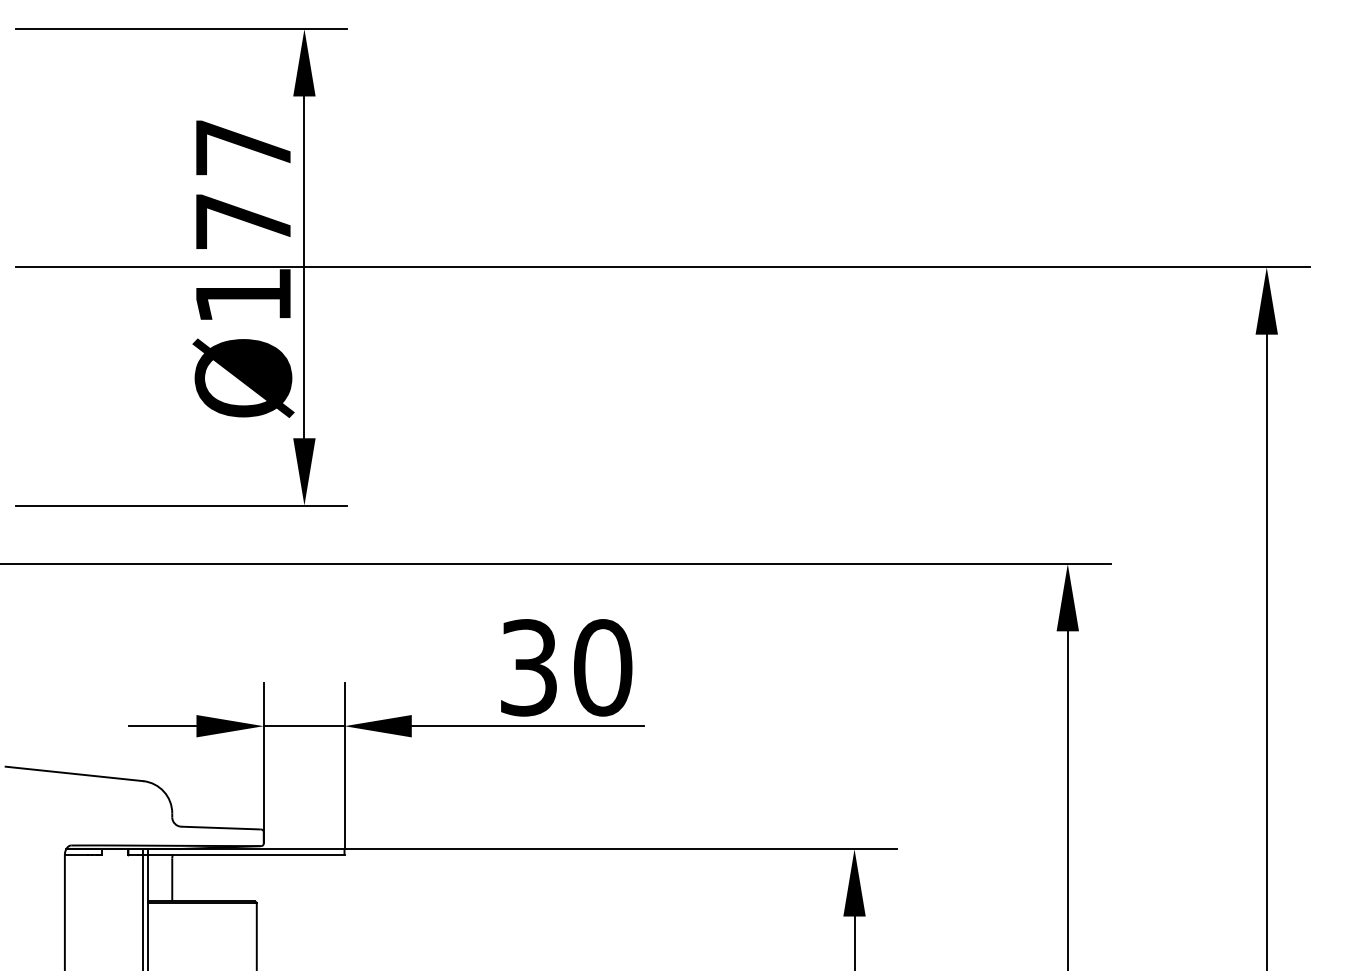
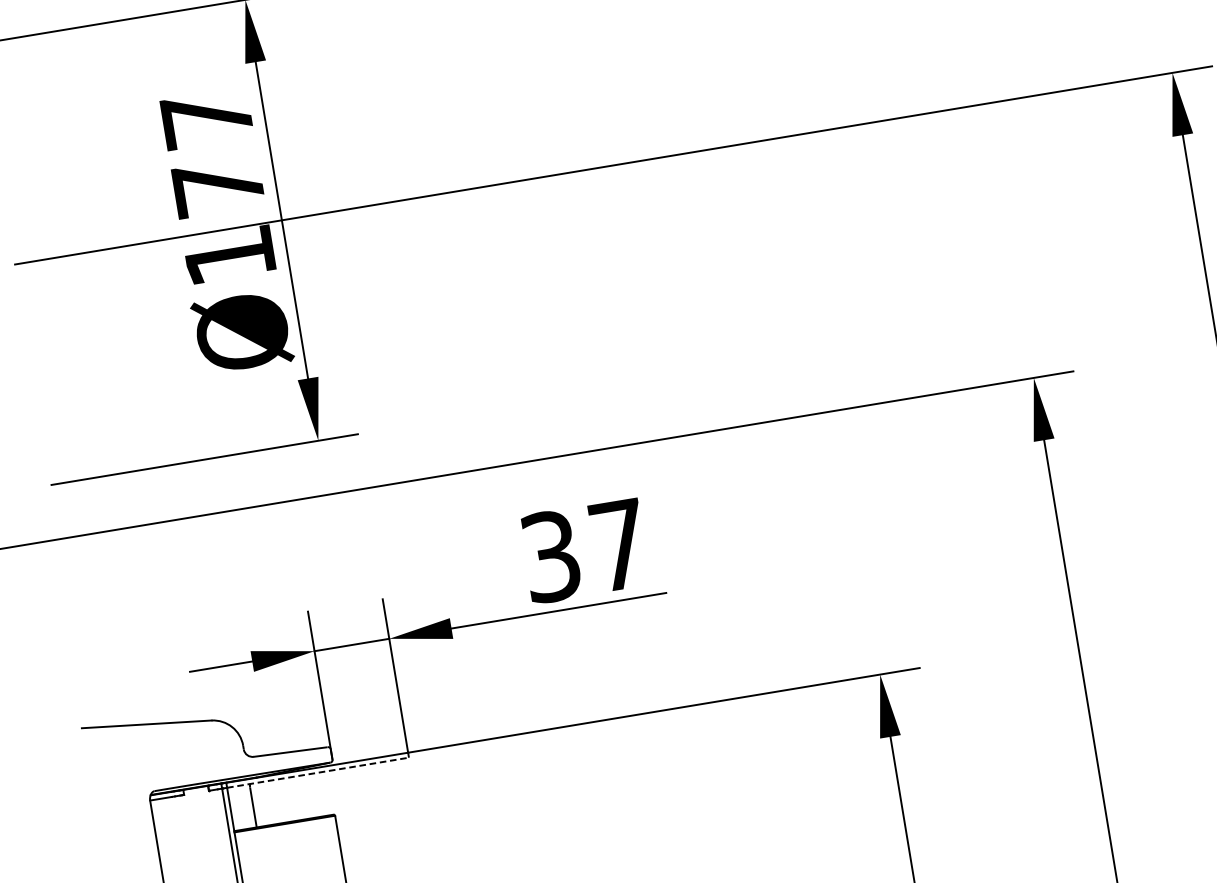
text: (603, 667) -> (619, 544), 30 -> 37
line: (246, 854) -> (318, 772), solid -> dashed

